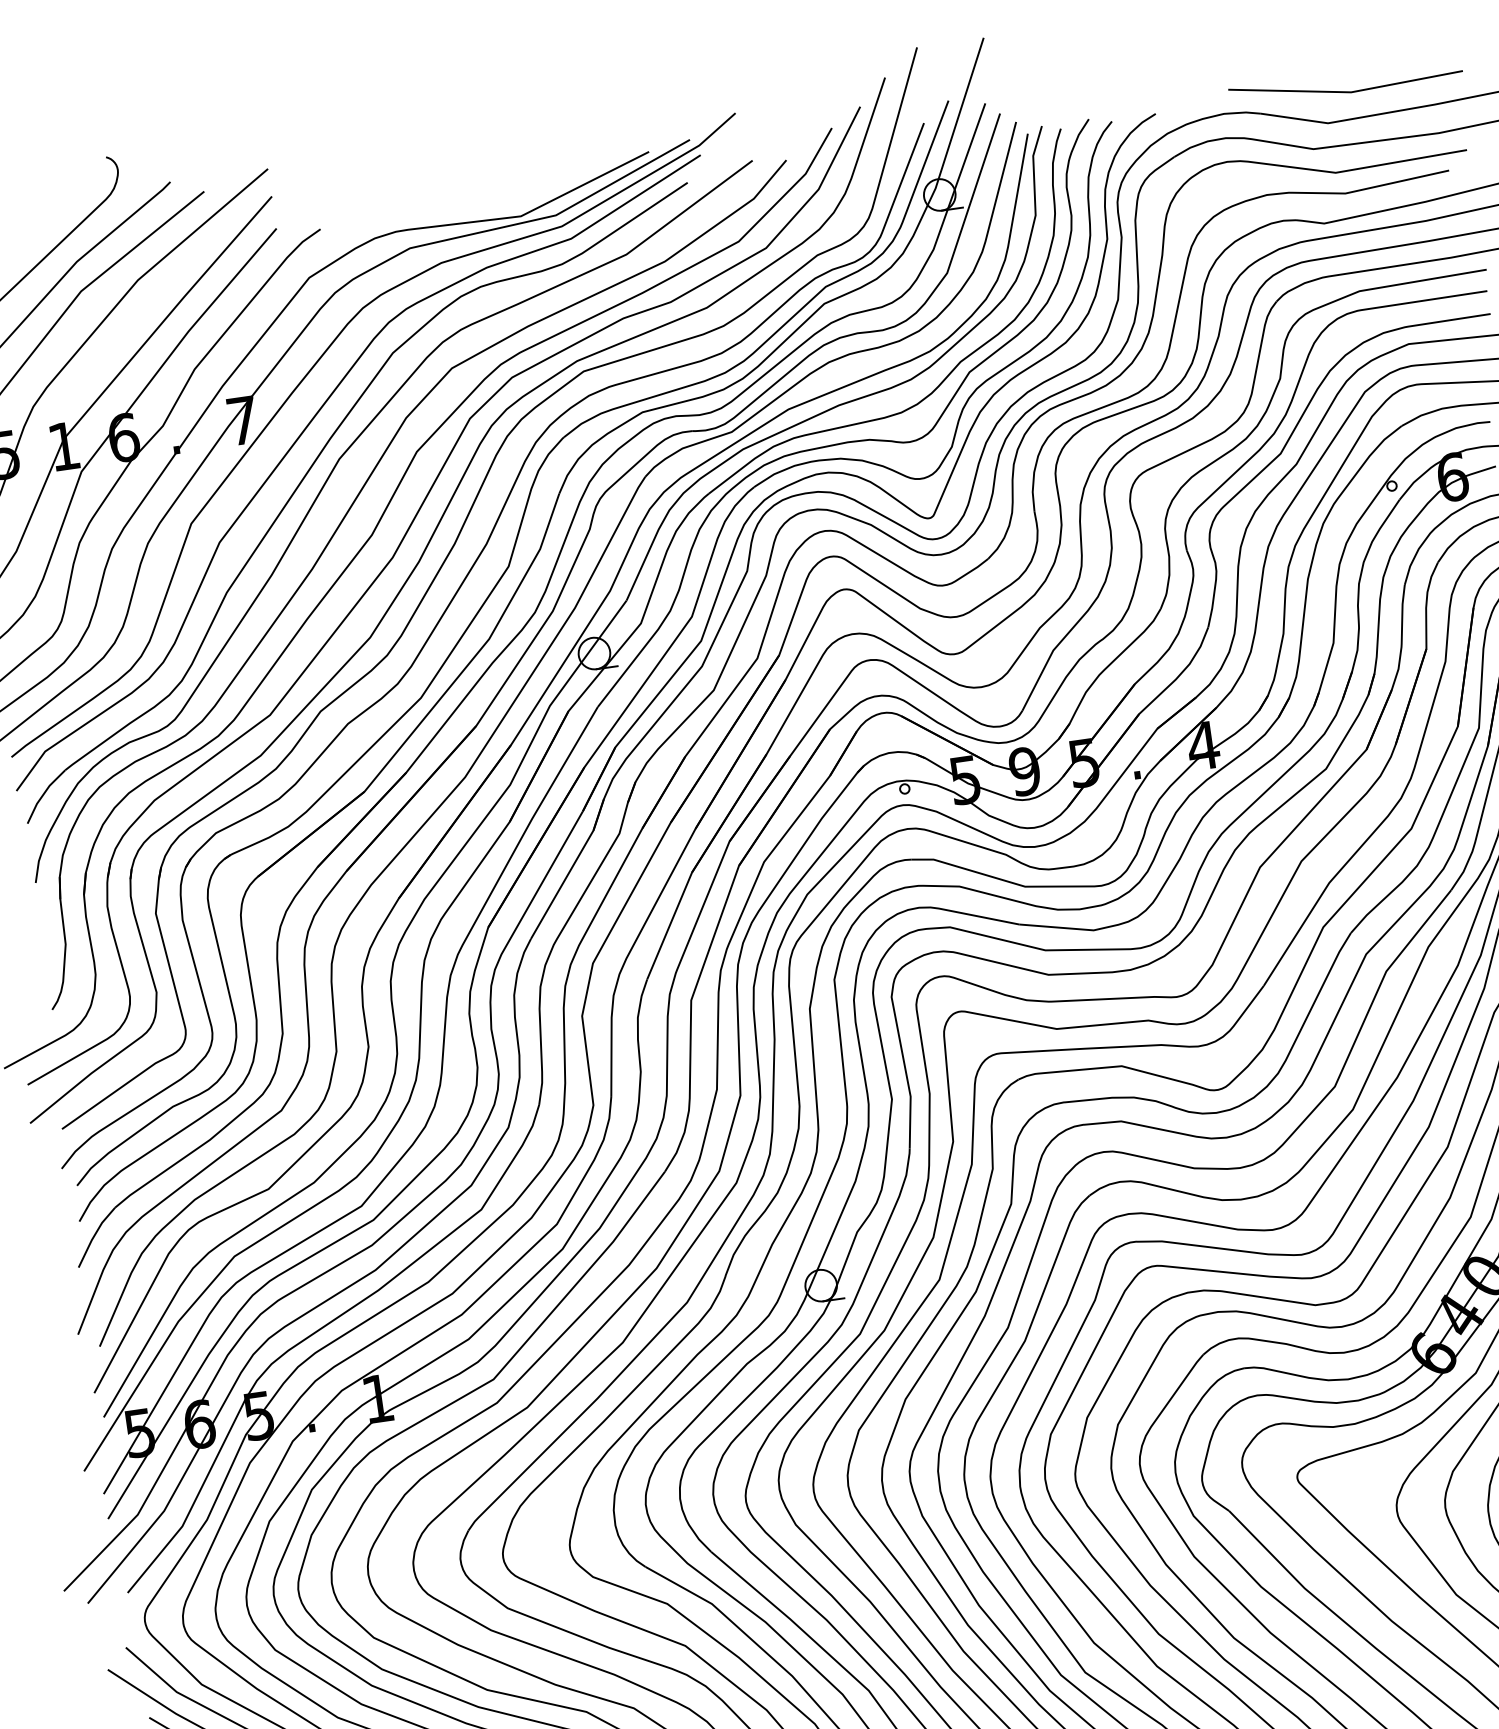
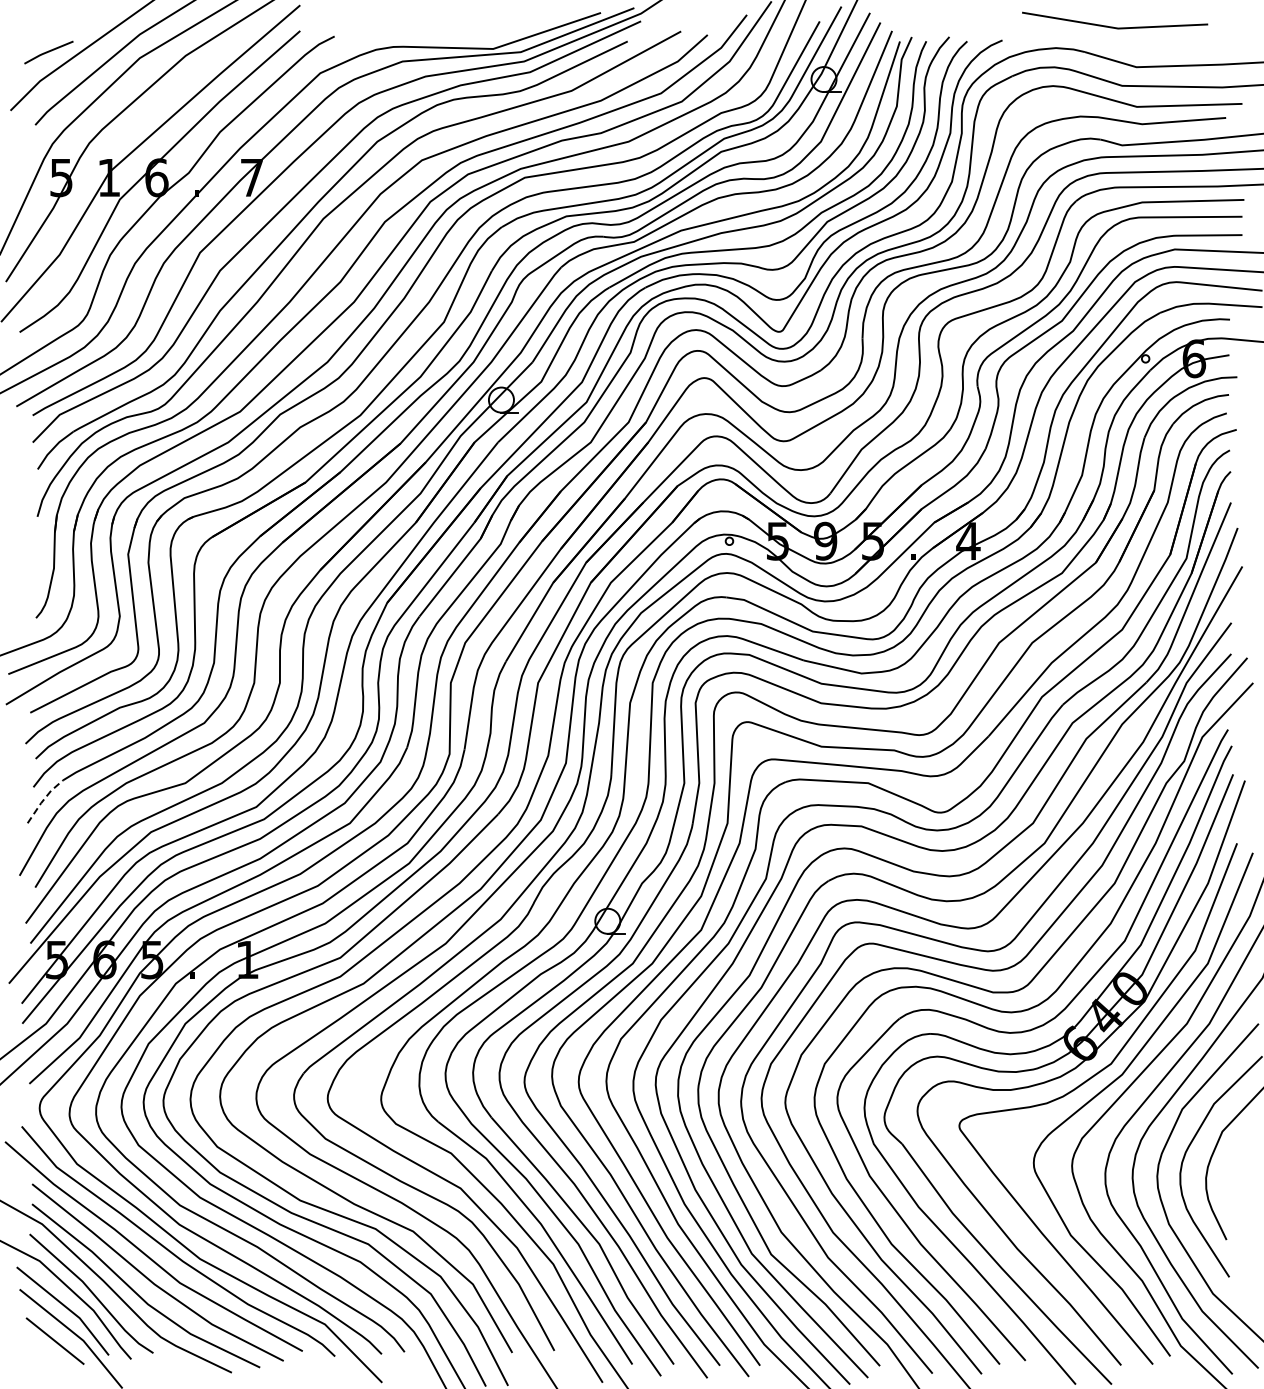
line: (1344, 90) -> (1113, 26), moved
line: (94, 1236) -> (43, 800), solid -> dashed

